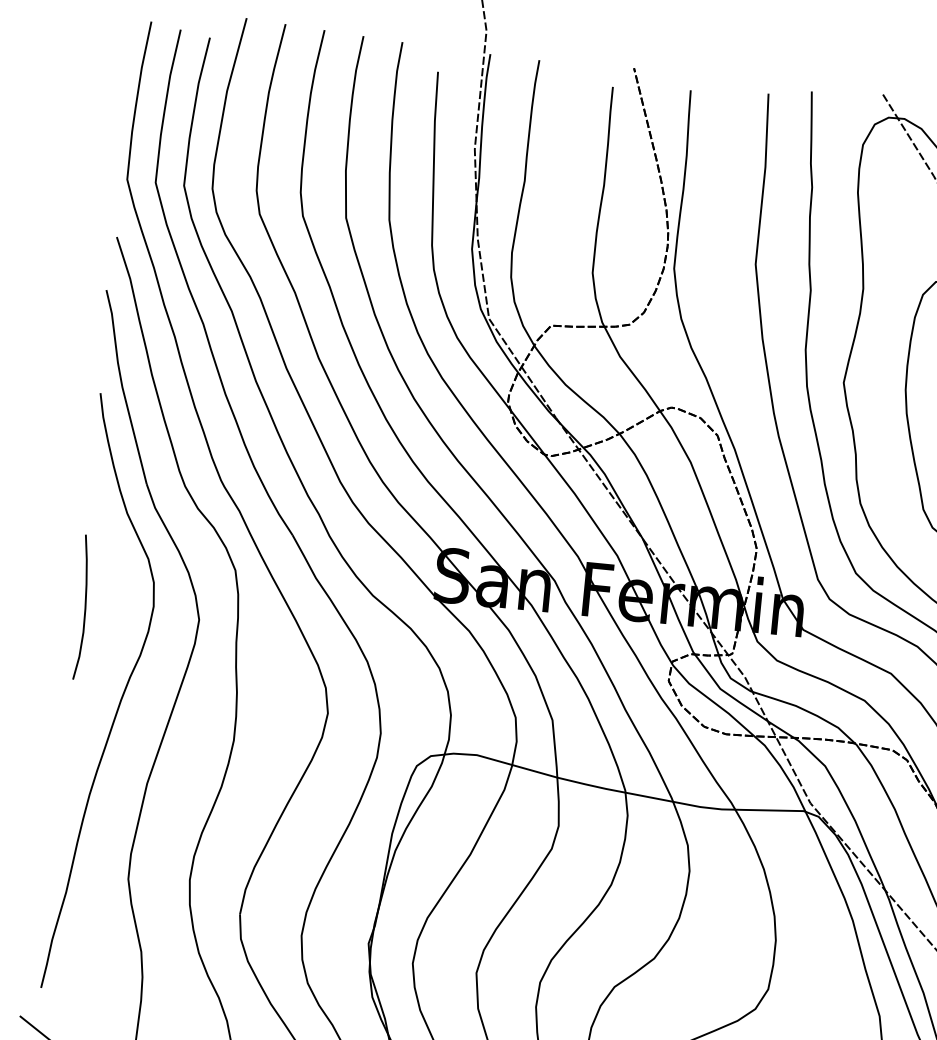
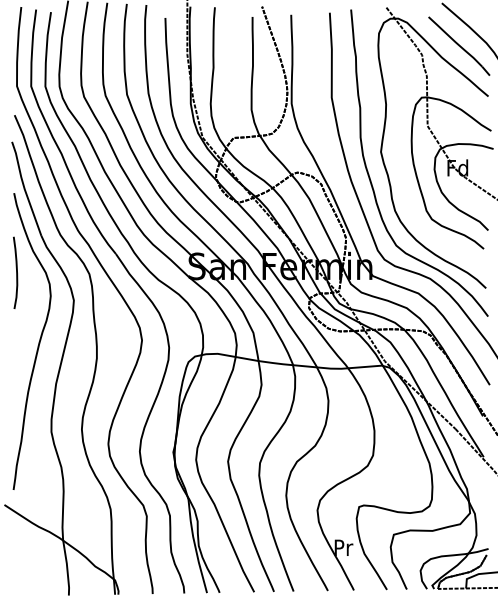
curve: (84, 606) -> (16, 272), moved

